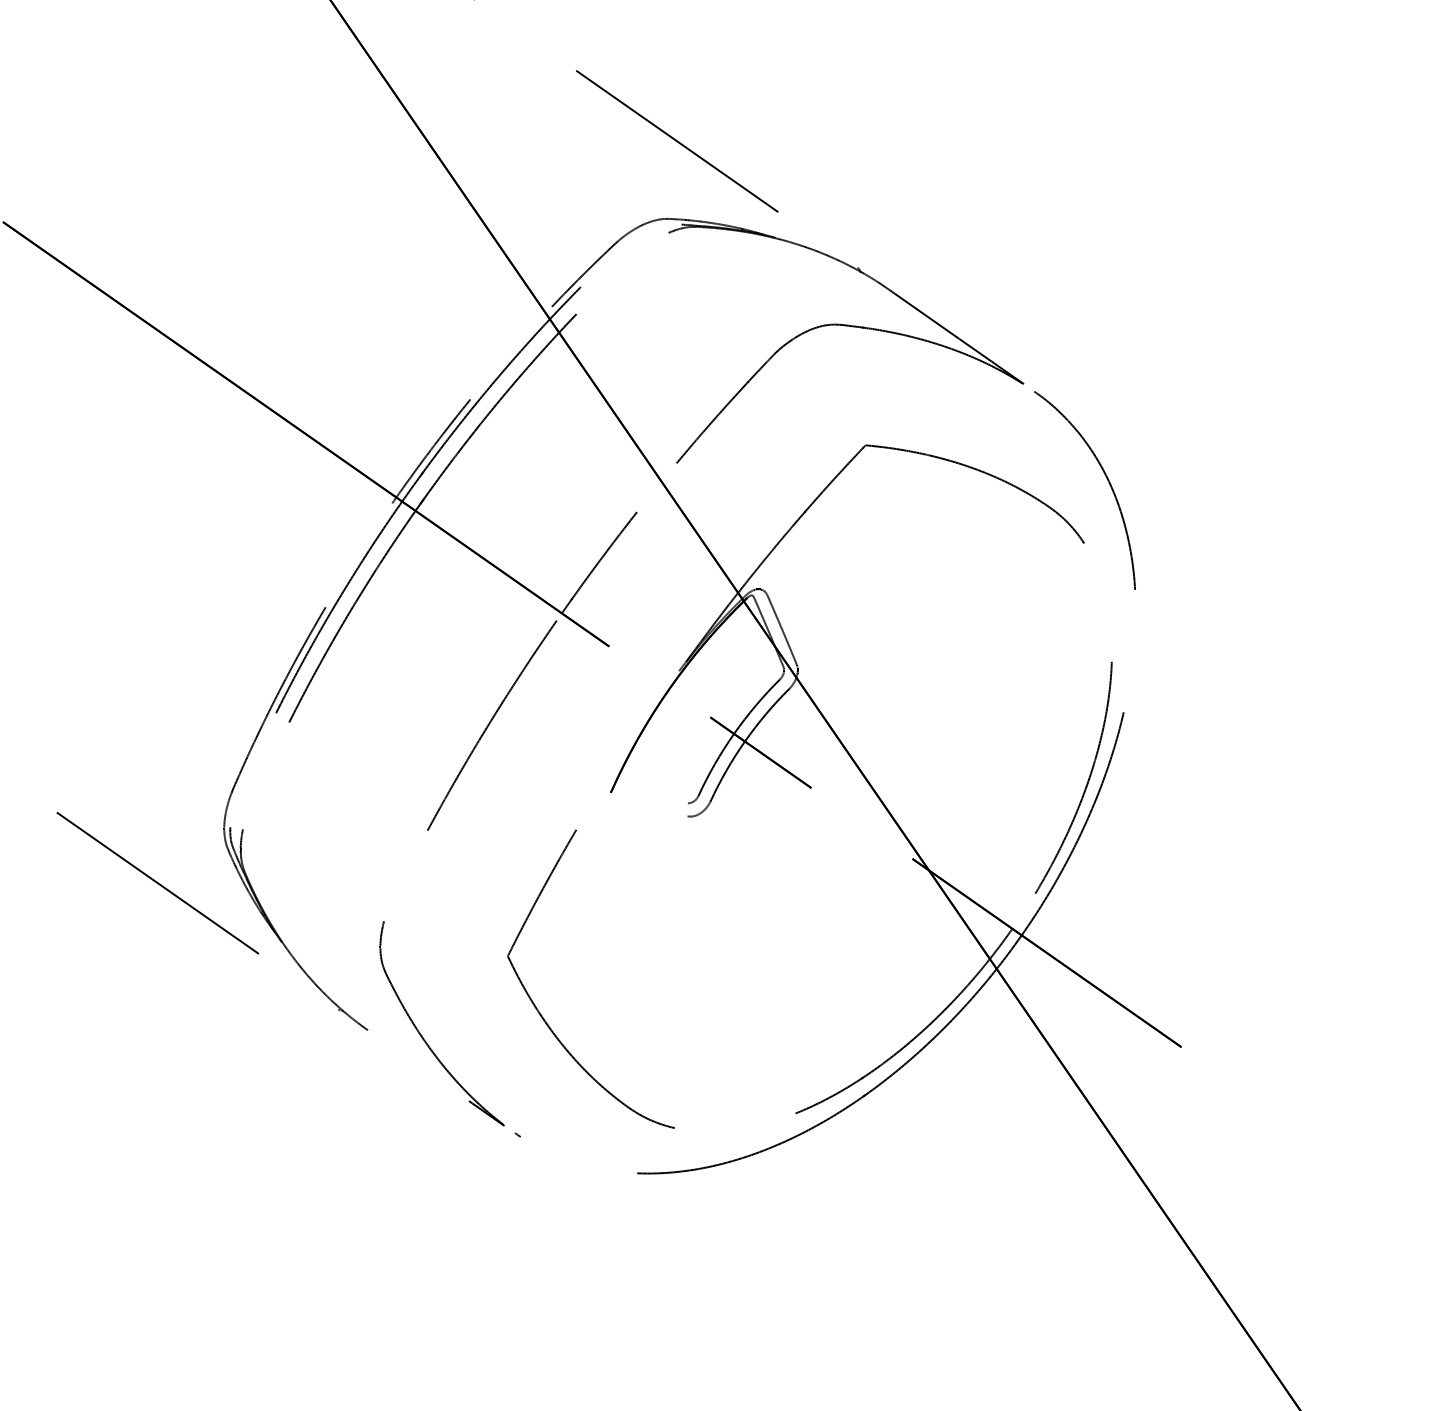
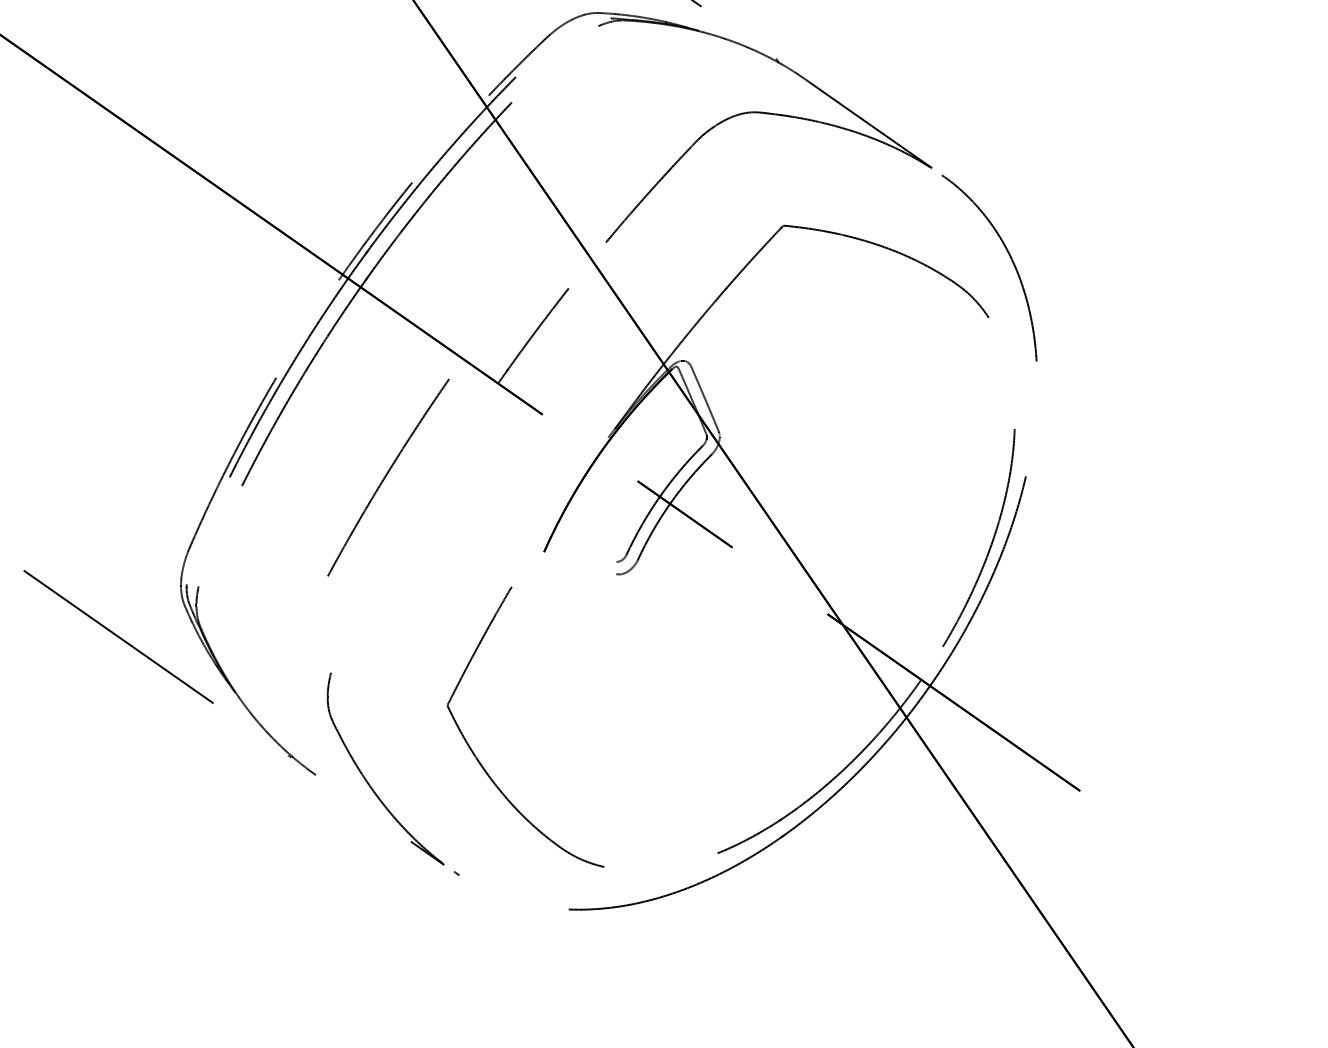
curve: (490, 723) -> (386, 475), moved

